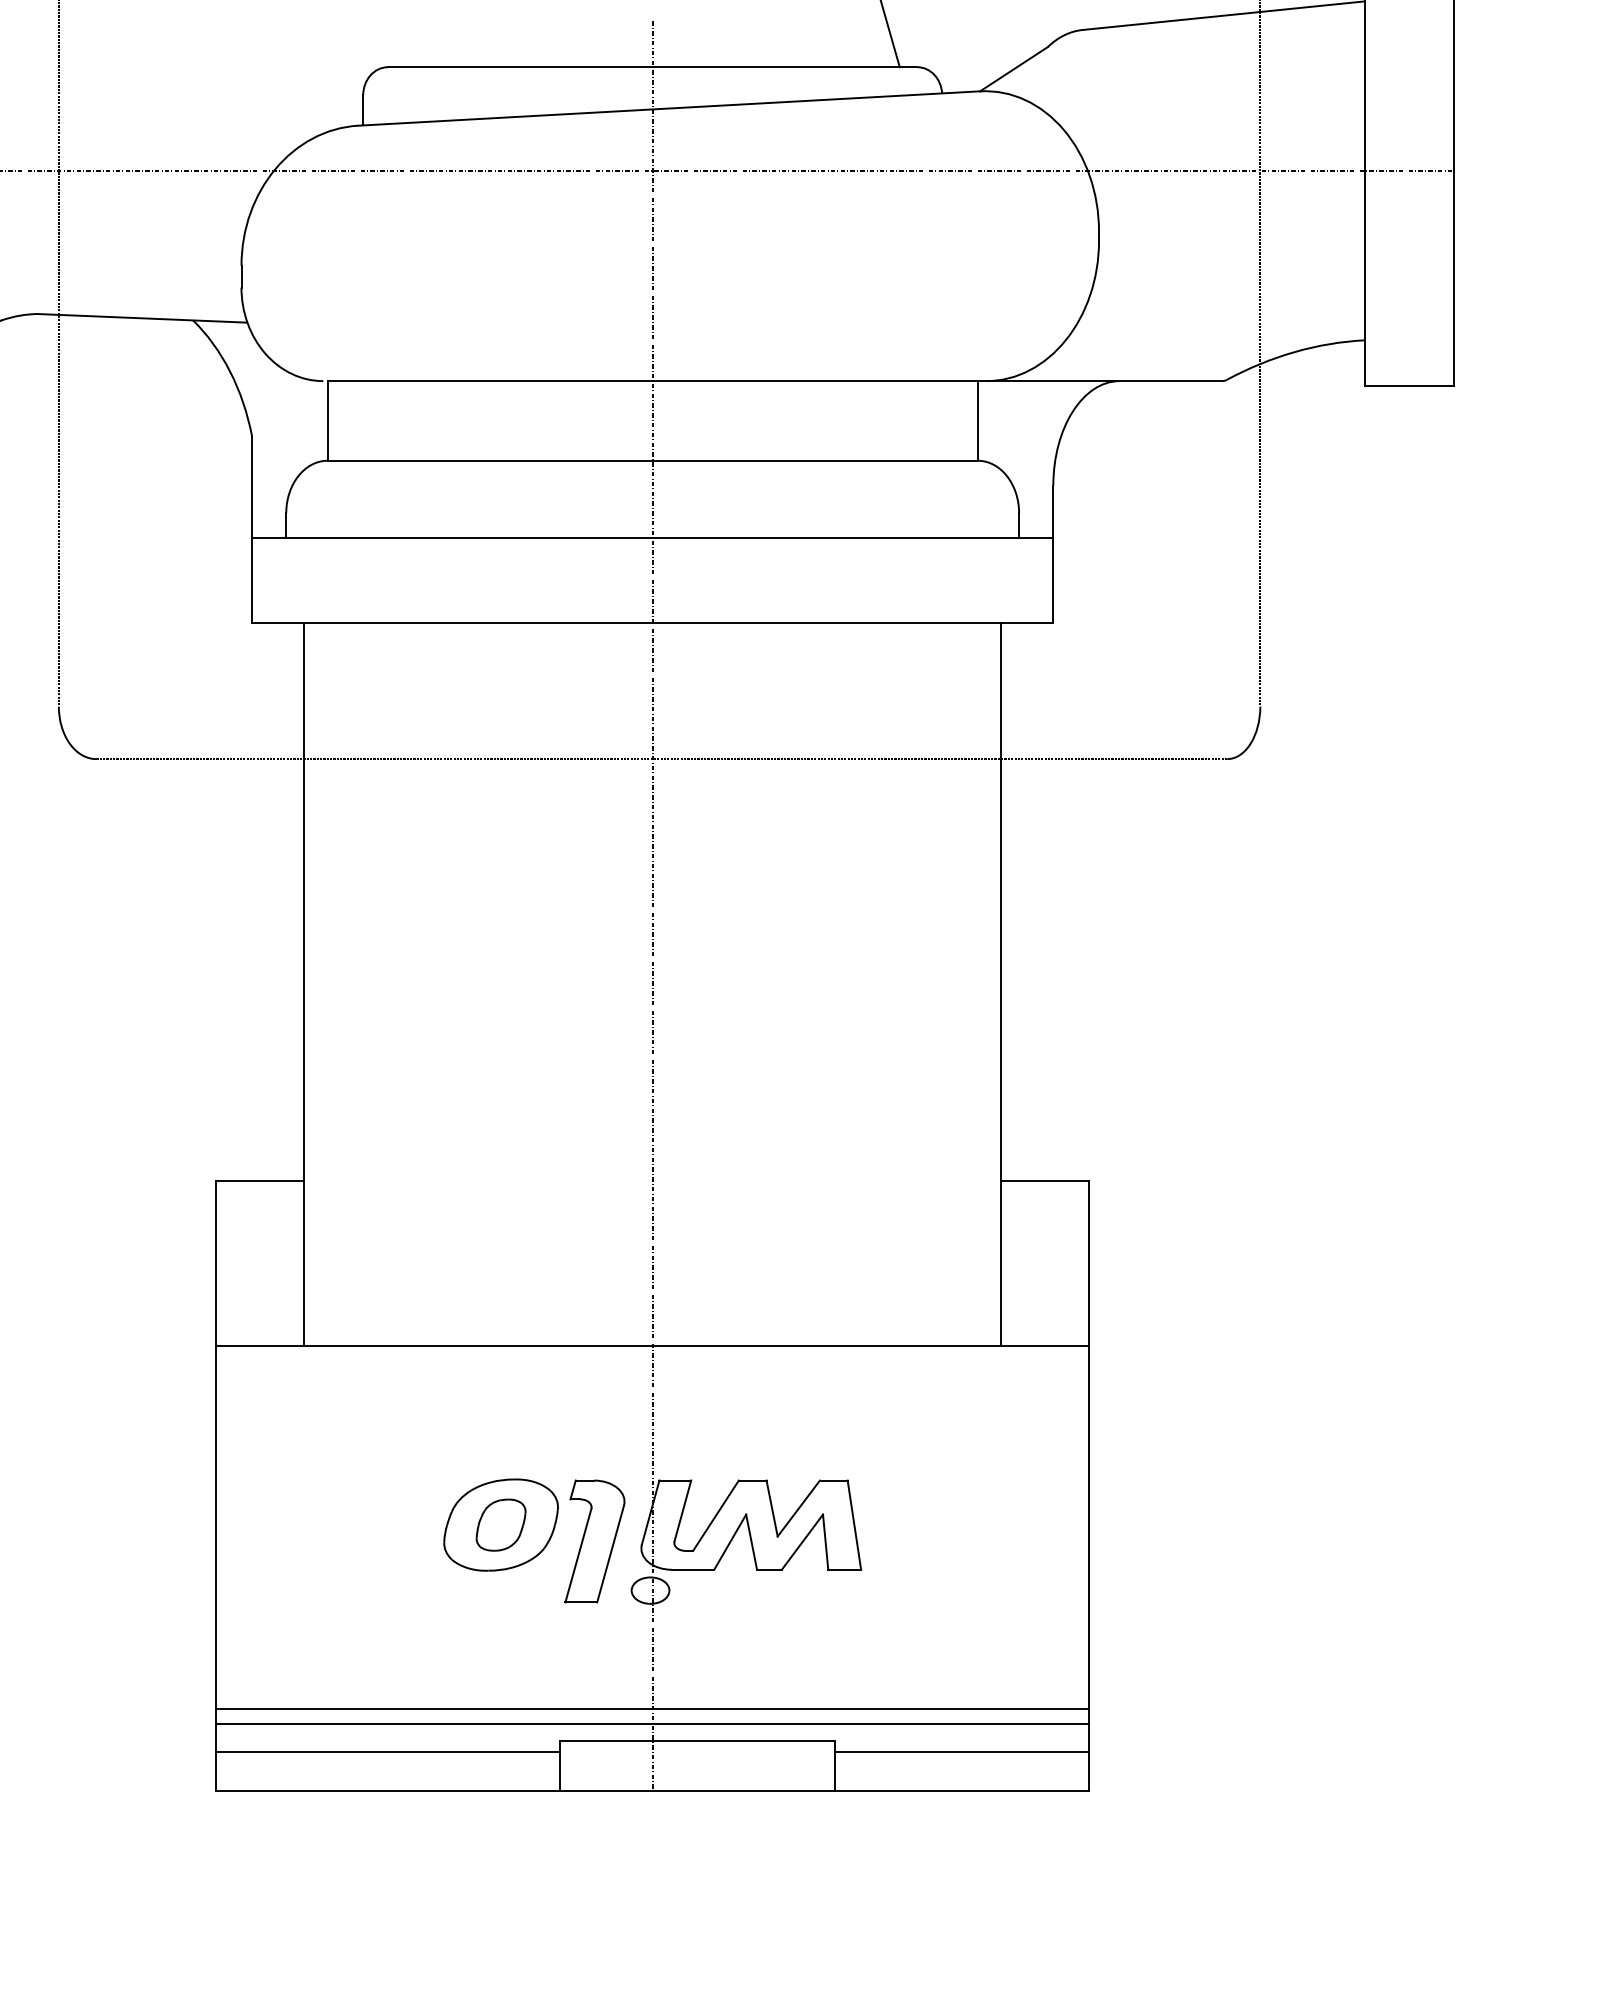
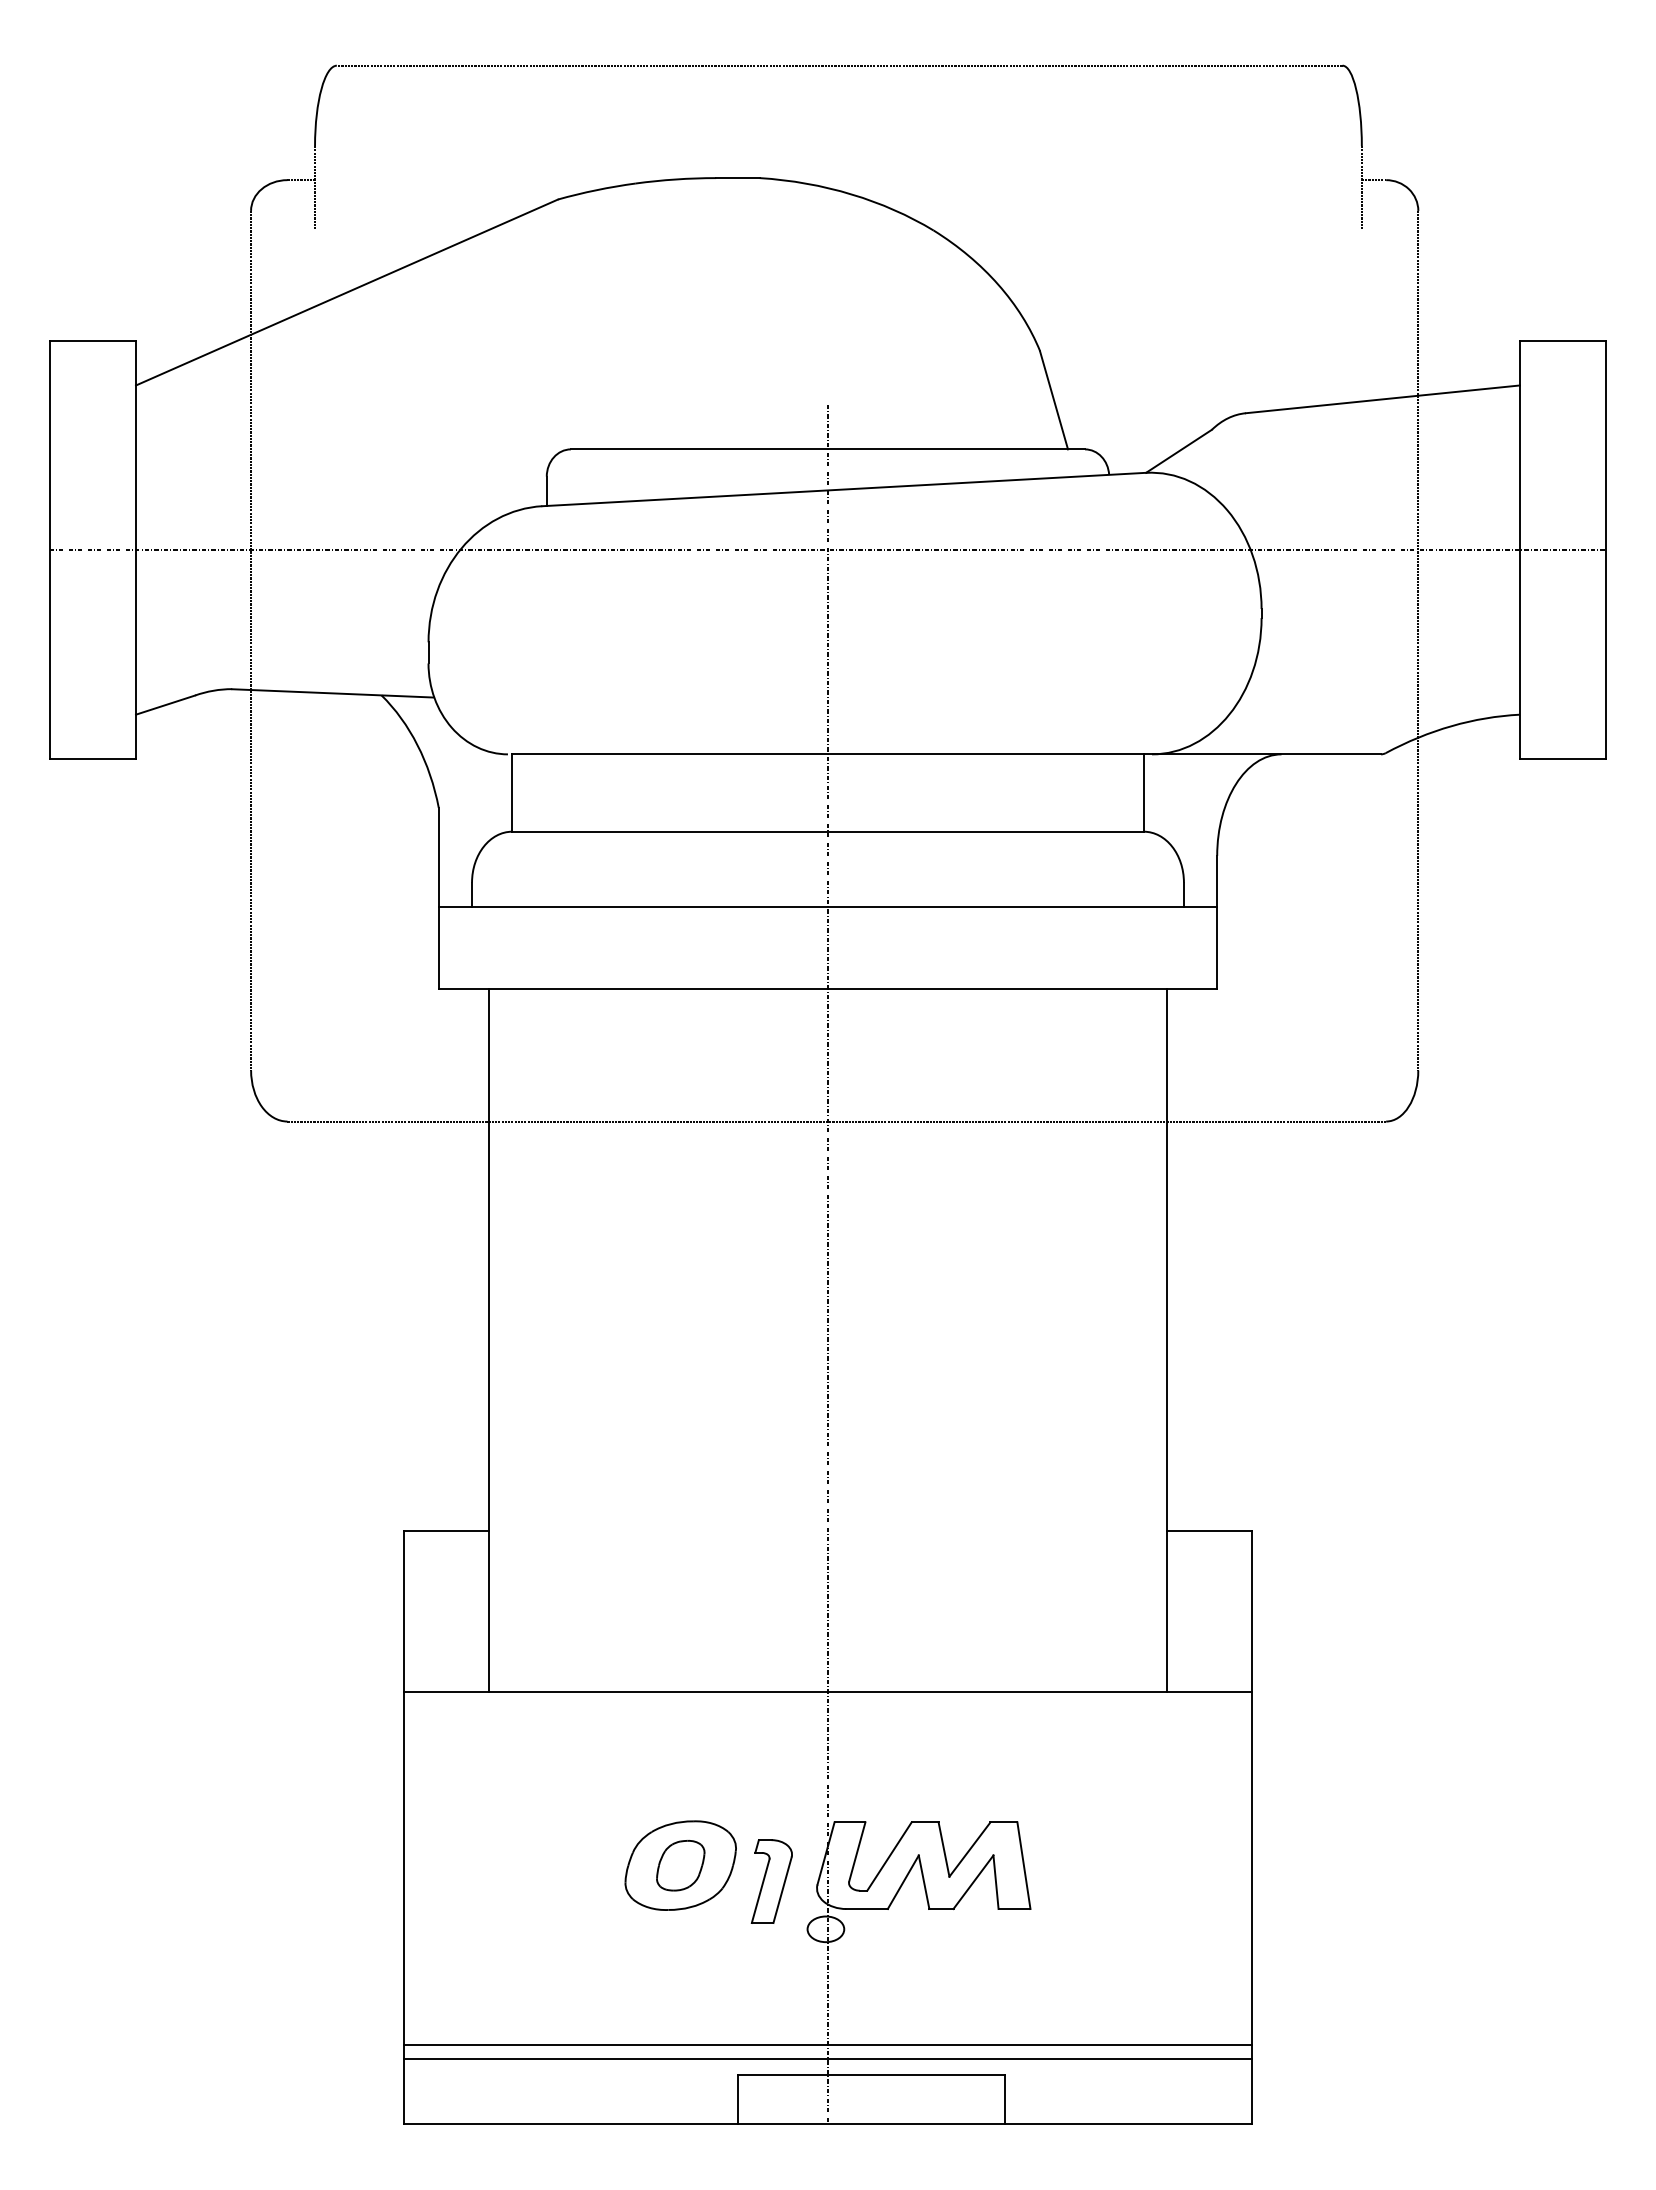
part: (594, 1541) -> (771, 1881), size x0.7
line: (387, 1752) -> (570, 2086), removed
line: (962, 1752) -> (1128, 2086), removed

